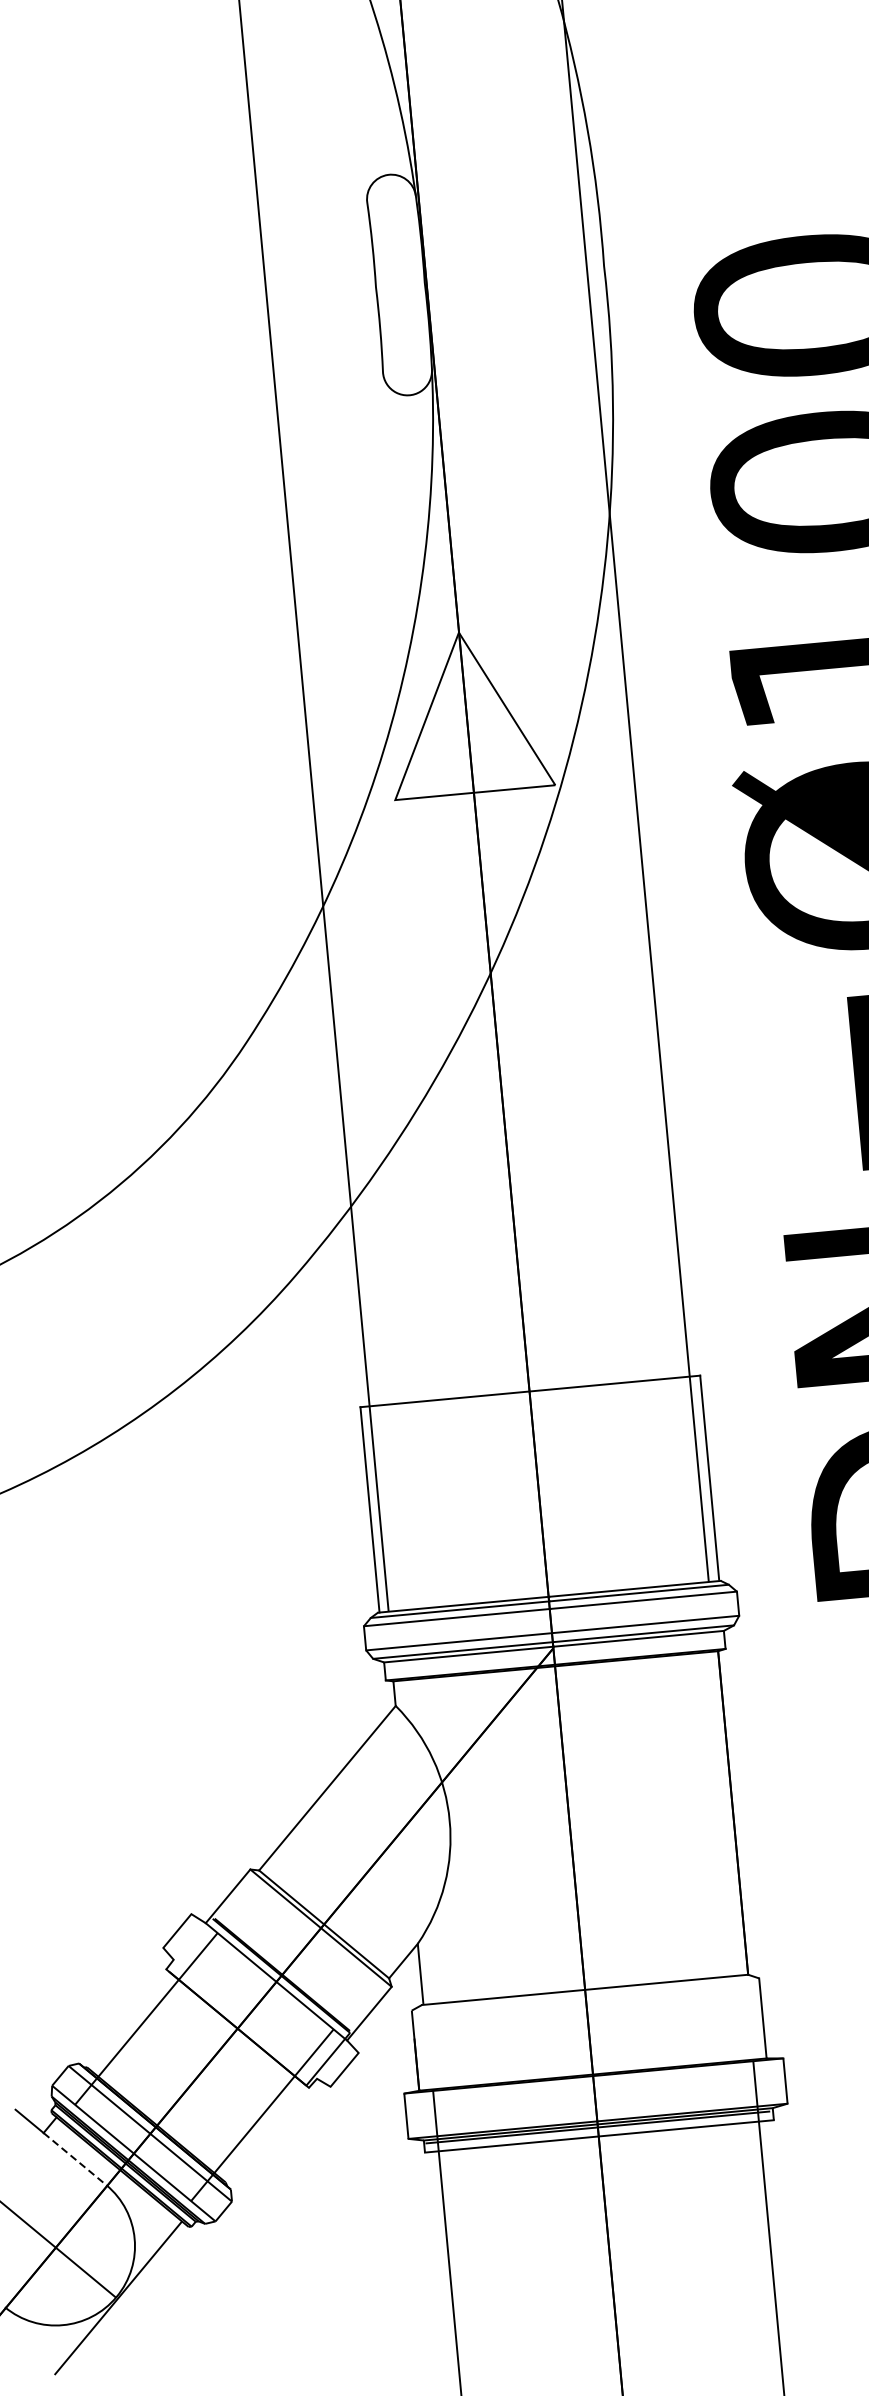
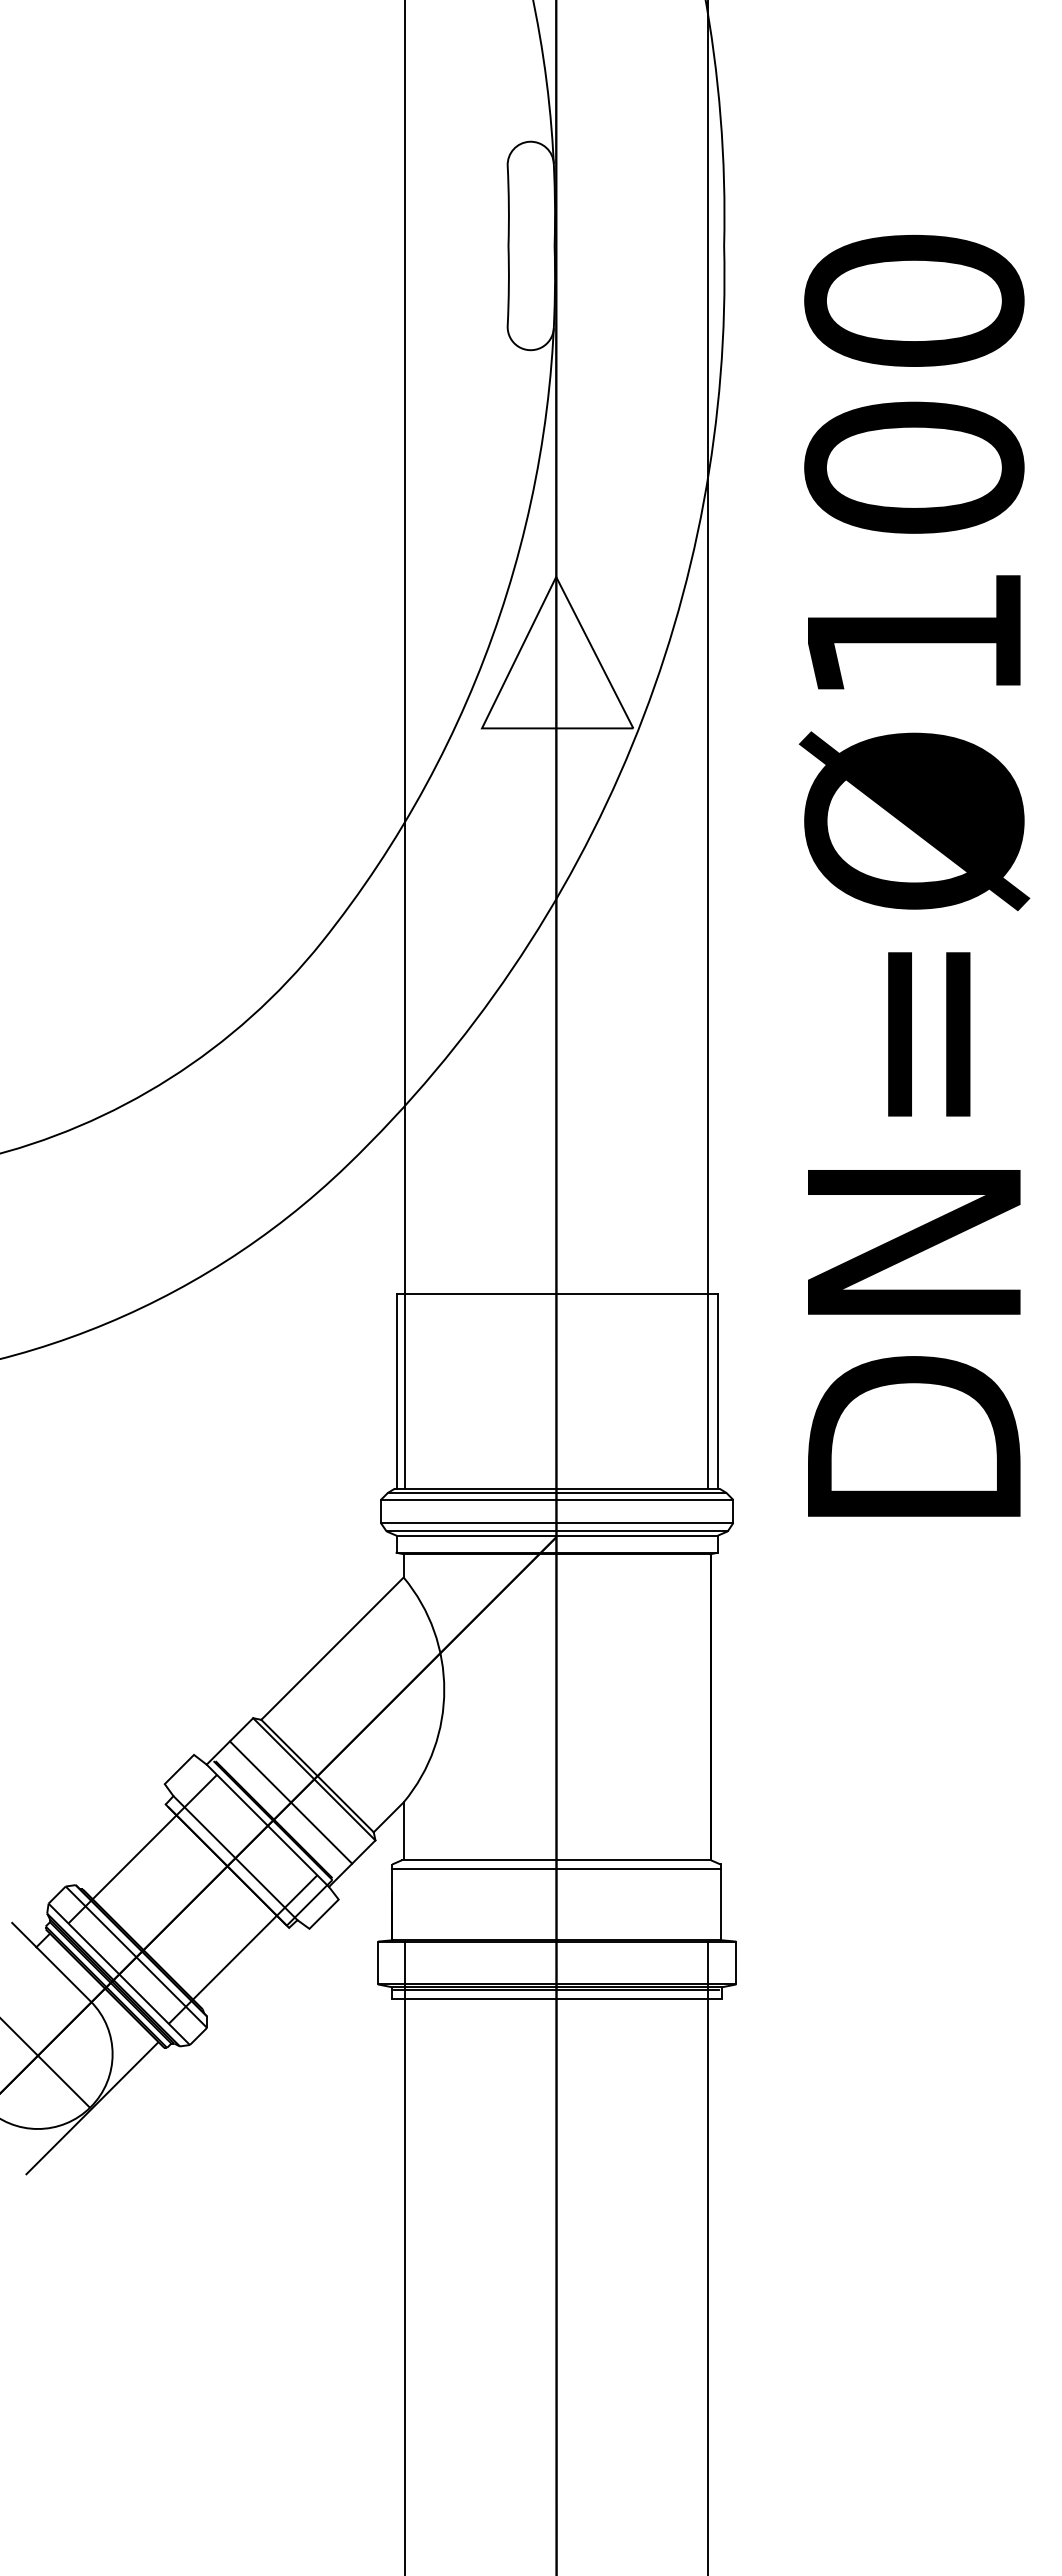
line: (298, 1955) -> (290, 1802), added
line: (586, 1999) -> (556, 1869), added
line: (245, 2019) -> (235, 1858), added
line: (74, 2159) -> (63, 1974), dashed -> solid

